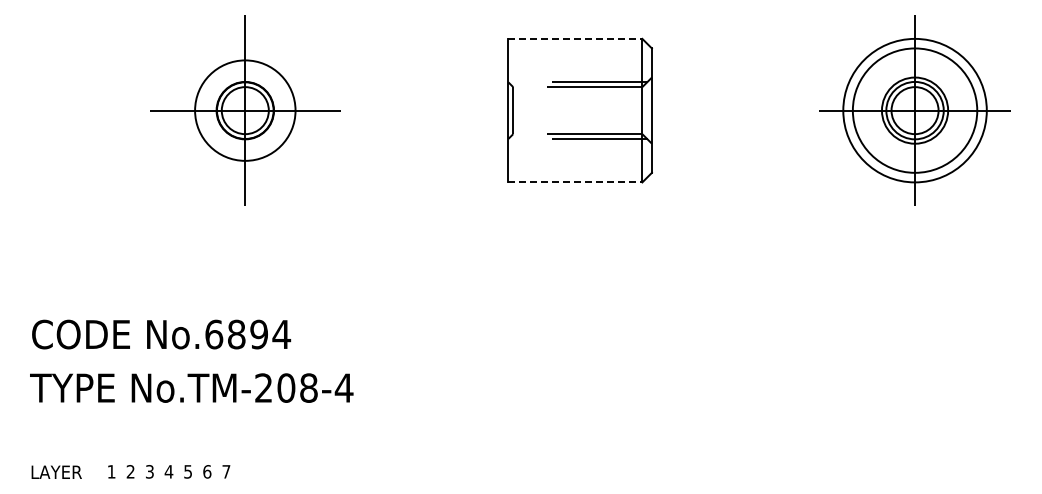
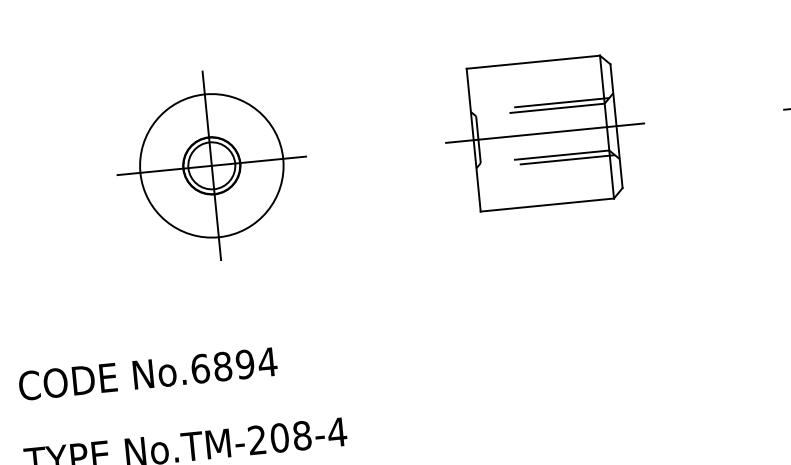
line: (575, 38) -> (533, 61), dashed -> solid
circle: (245, 110) -> (212, 165), size x1.43
line: (579, 110) -> (544, 133), added
line: (575, 182) -> (547, 205), dashed -> solid
text: (161, 334) -> (148, 373), moved

